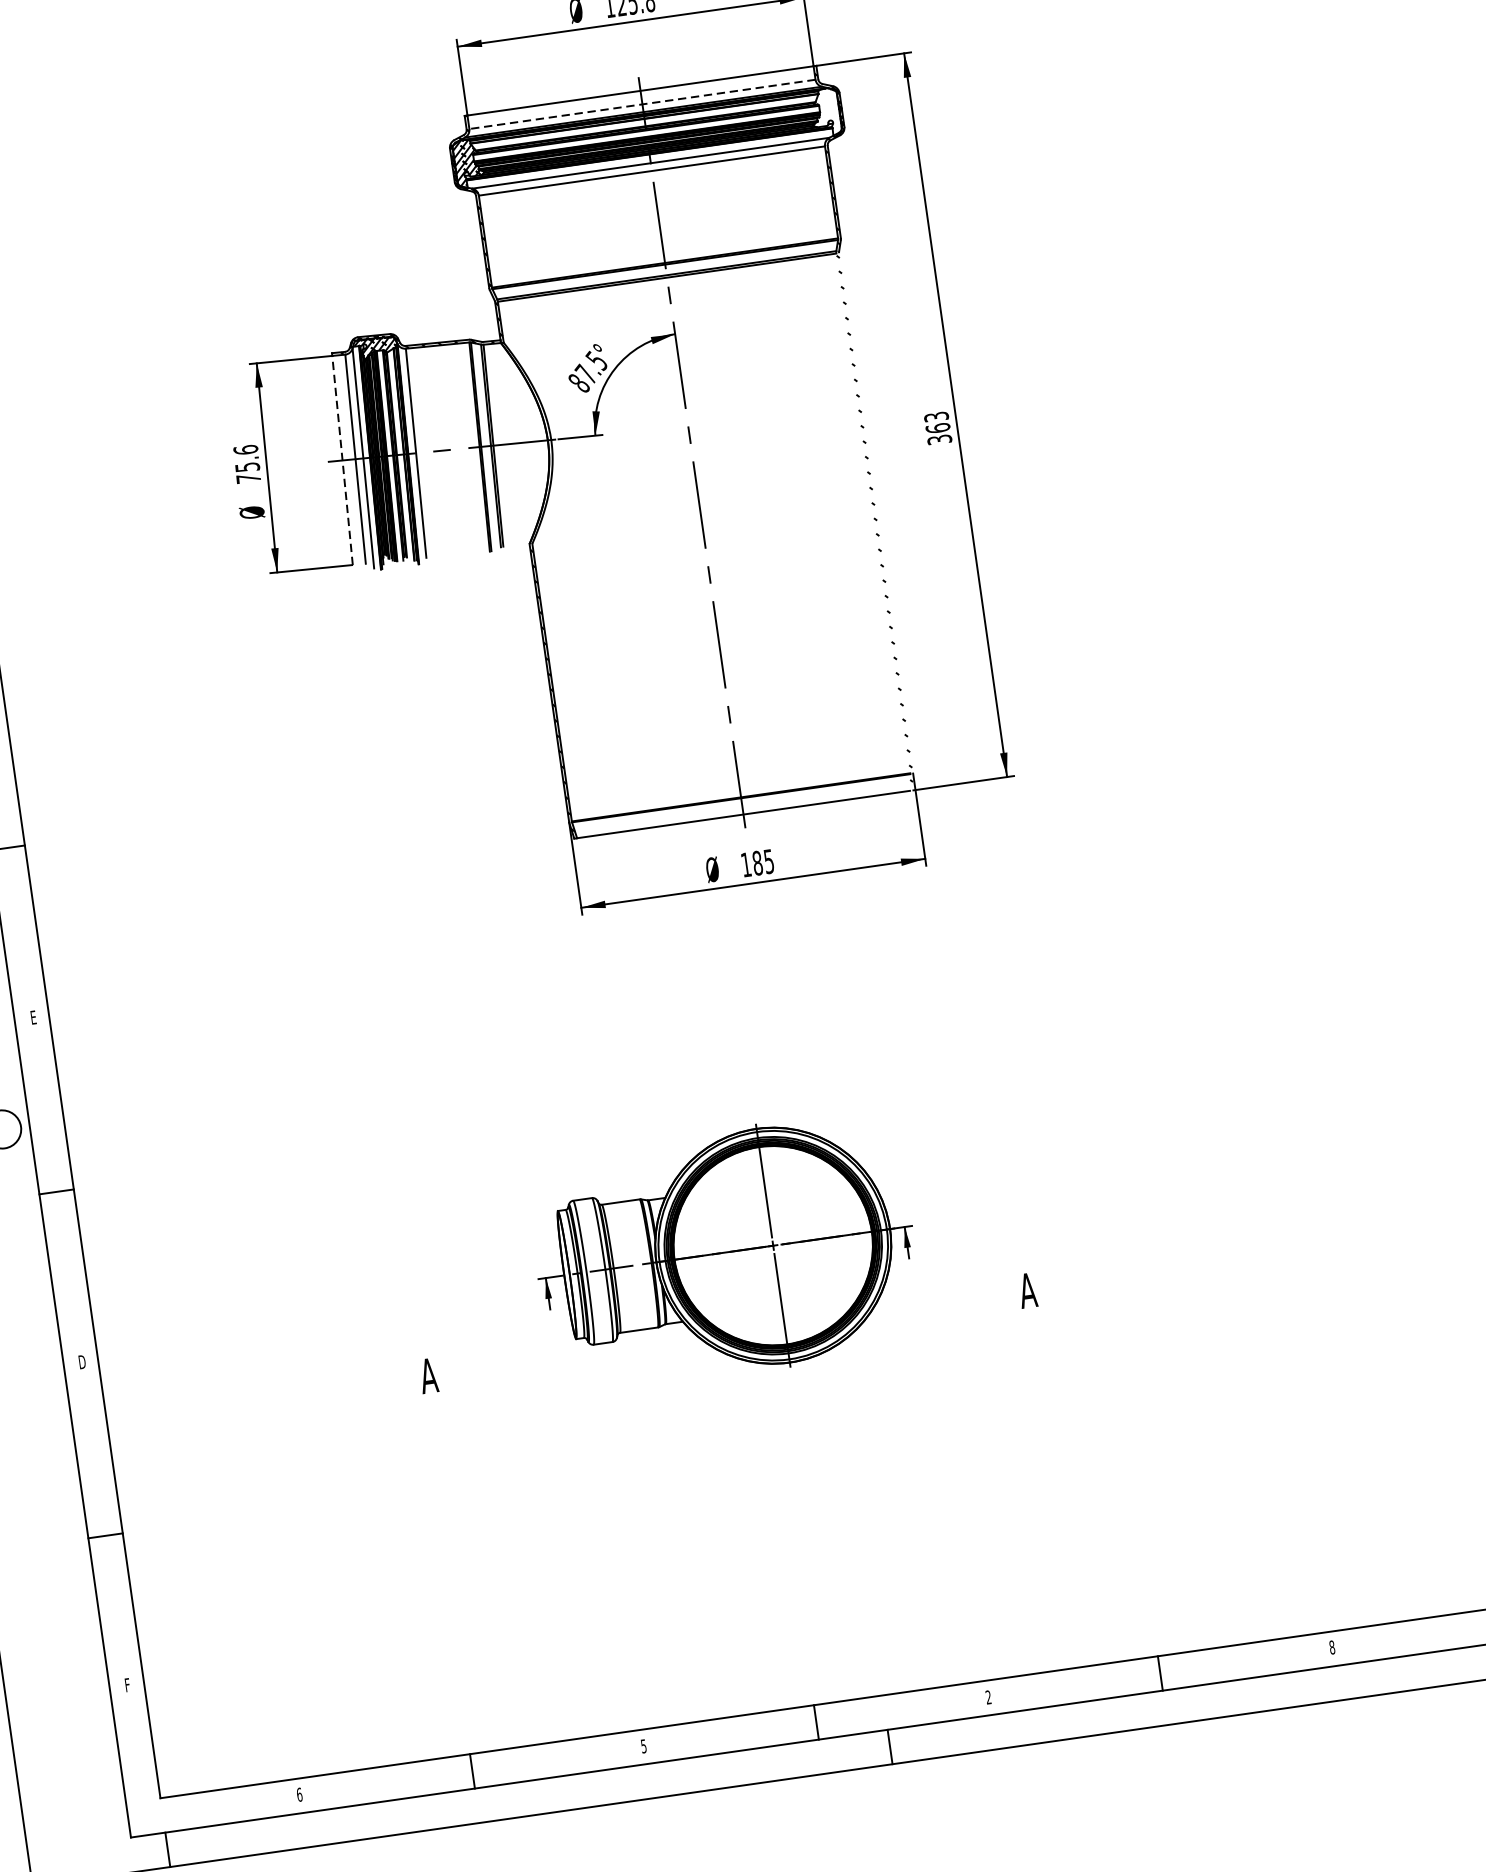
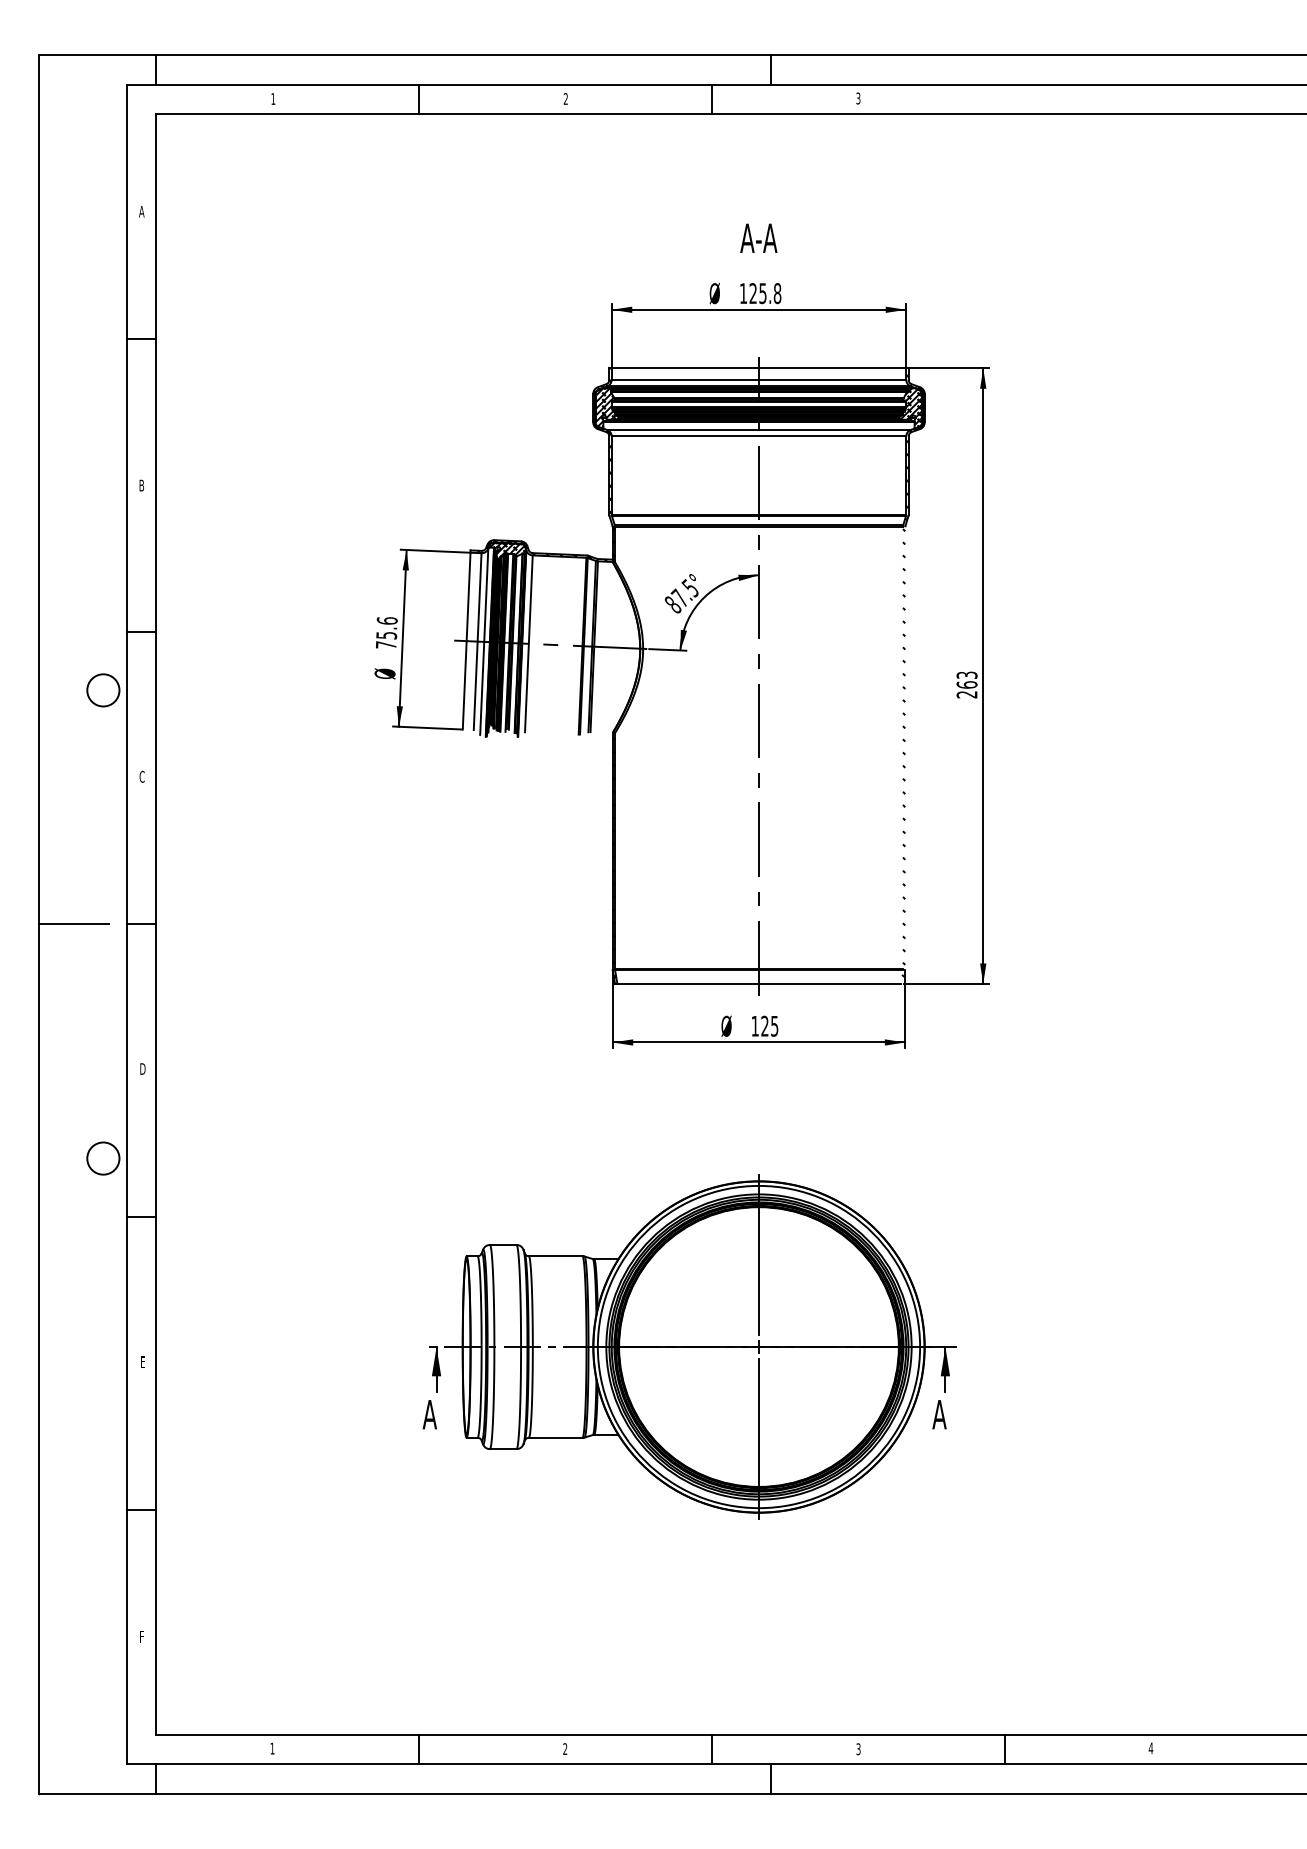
line: (641, 104) -> (758, 379), dashed -> solid
hatch: (826, 112) -> (911, 408), added
text: (940, 439) -> (967, 694), 363 -> 263
line: (342, 459) -> (466, 640), dashed -> solid
text: (756, 862) -> (764, 1025), 185 -> 125
text: (33, 1017) -> (142, 1068), E -> D
part: (726, 1251) -> (692, 1346), size x1.67
text: (82, 1361) -> (142, 1361), D -> E
text: (1331, 1647) -> (1150, 1748), 8 -> 4
text: (988, 1697) -> (858, 1749), 2 -> 3
text: (644, 1746) -> (565, 1749), 5 -> 2
text: (299, 1794) -> (272, 1748), 6 -> 1

